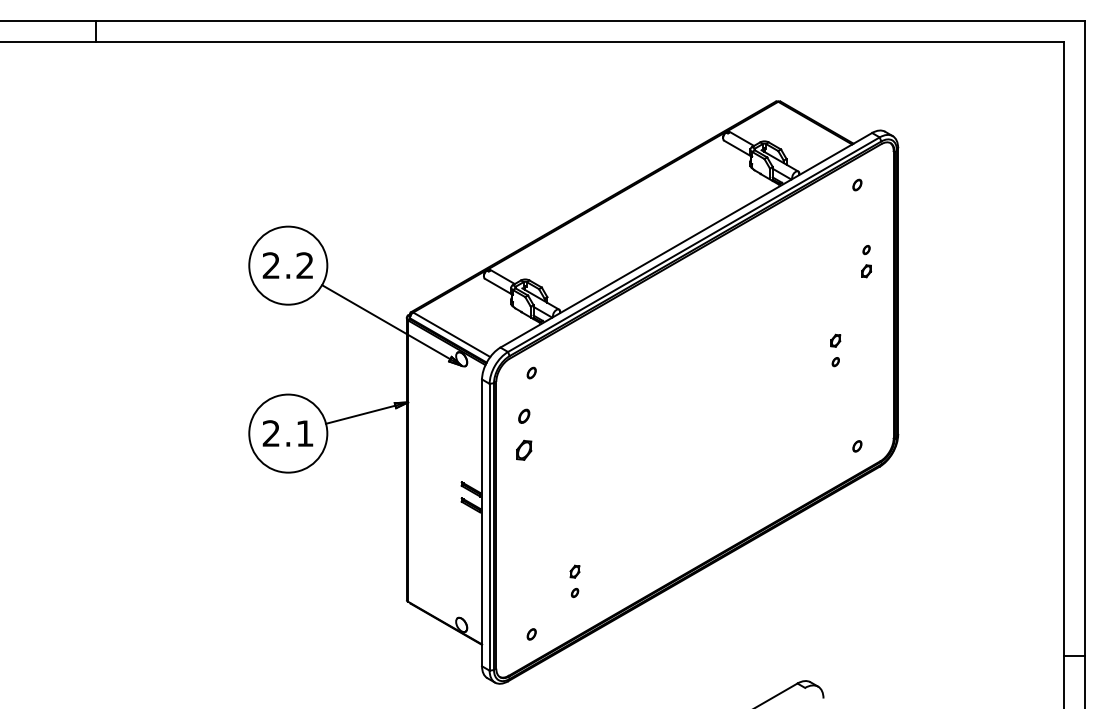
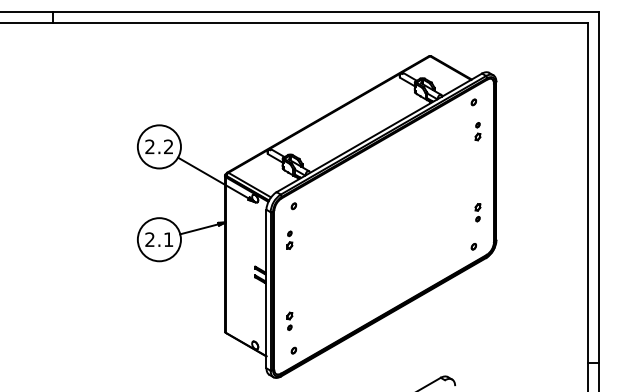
part: (865, 261) -> (477, 131), moved
part: (834, 349) -> (477, 212), moved
part: (523, 433) -> (289, 239), size x0.62
part: (574, 579) -> (289, 320), moved

